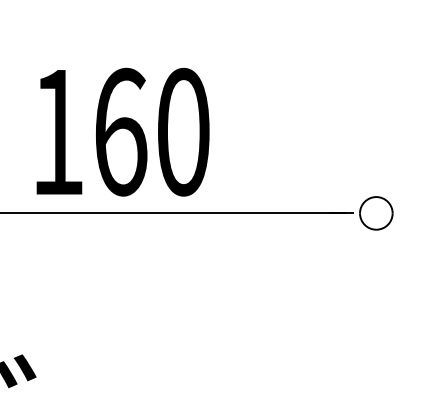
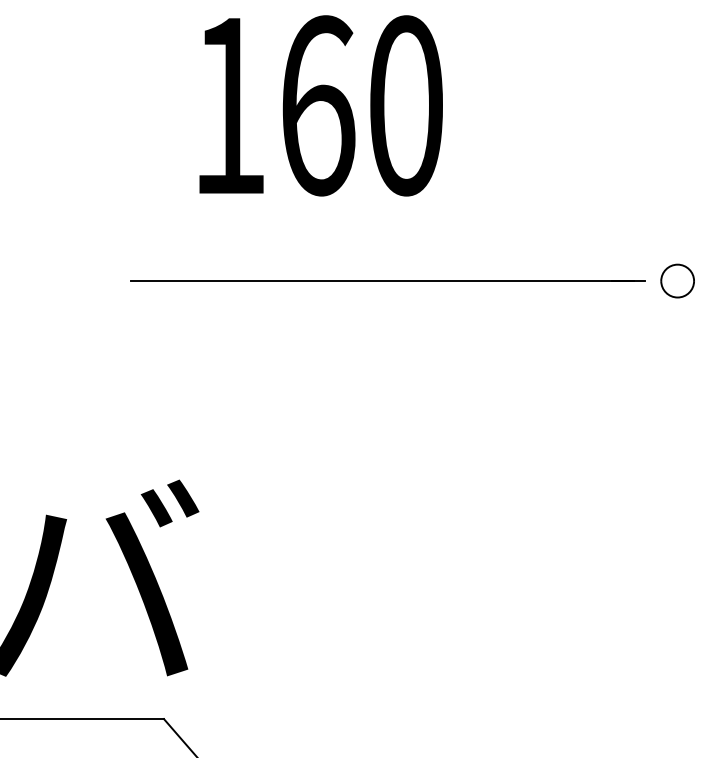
text: (122, 131) -> (320, 105), moved
part: (376, 212) -> (677, 280), size x0.71

